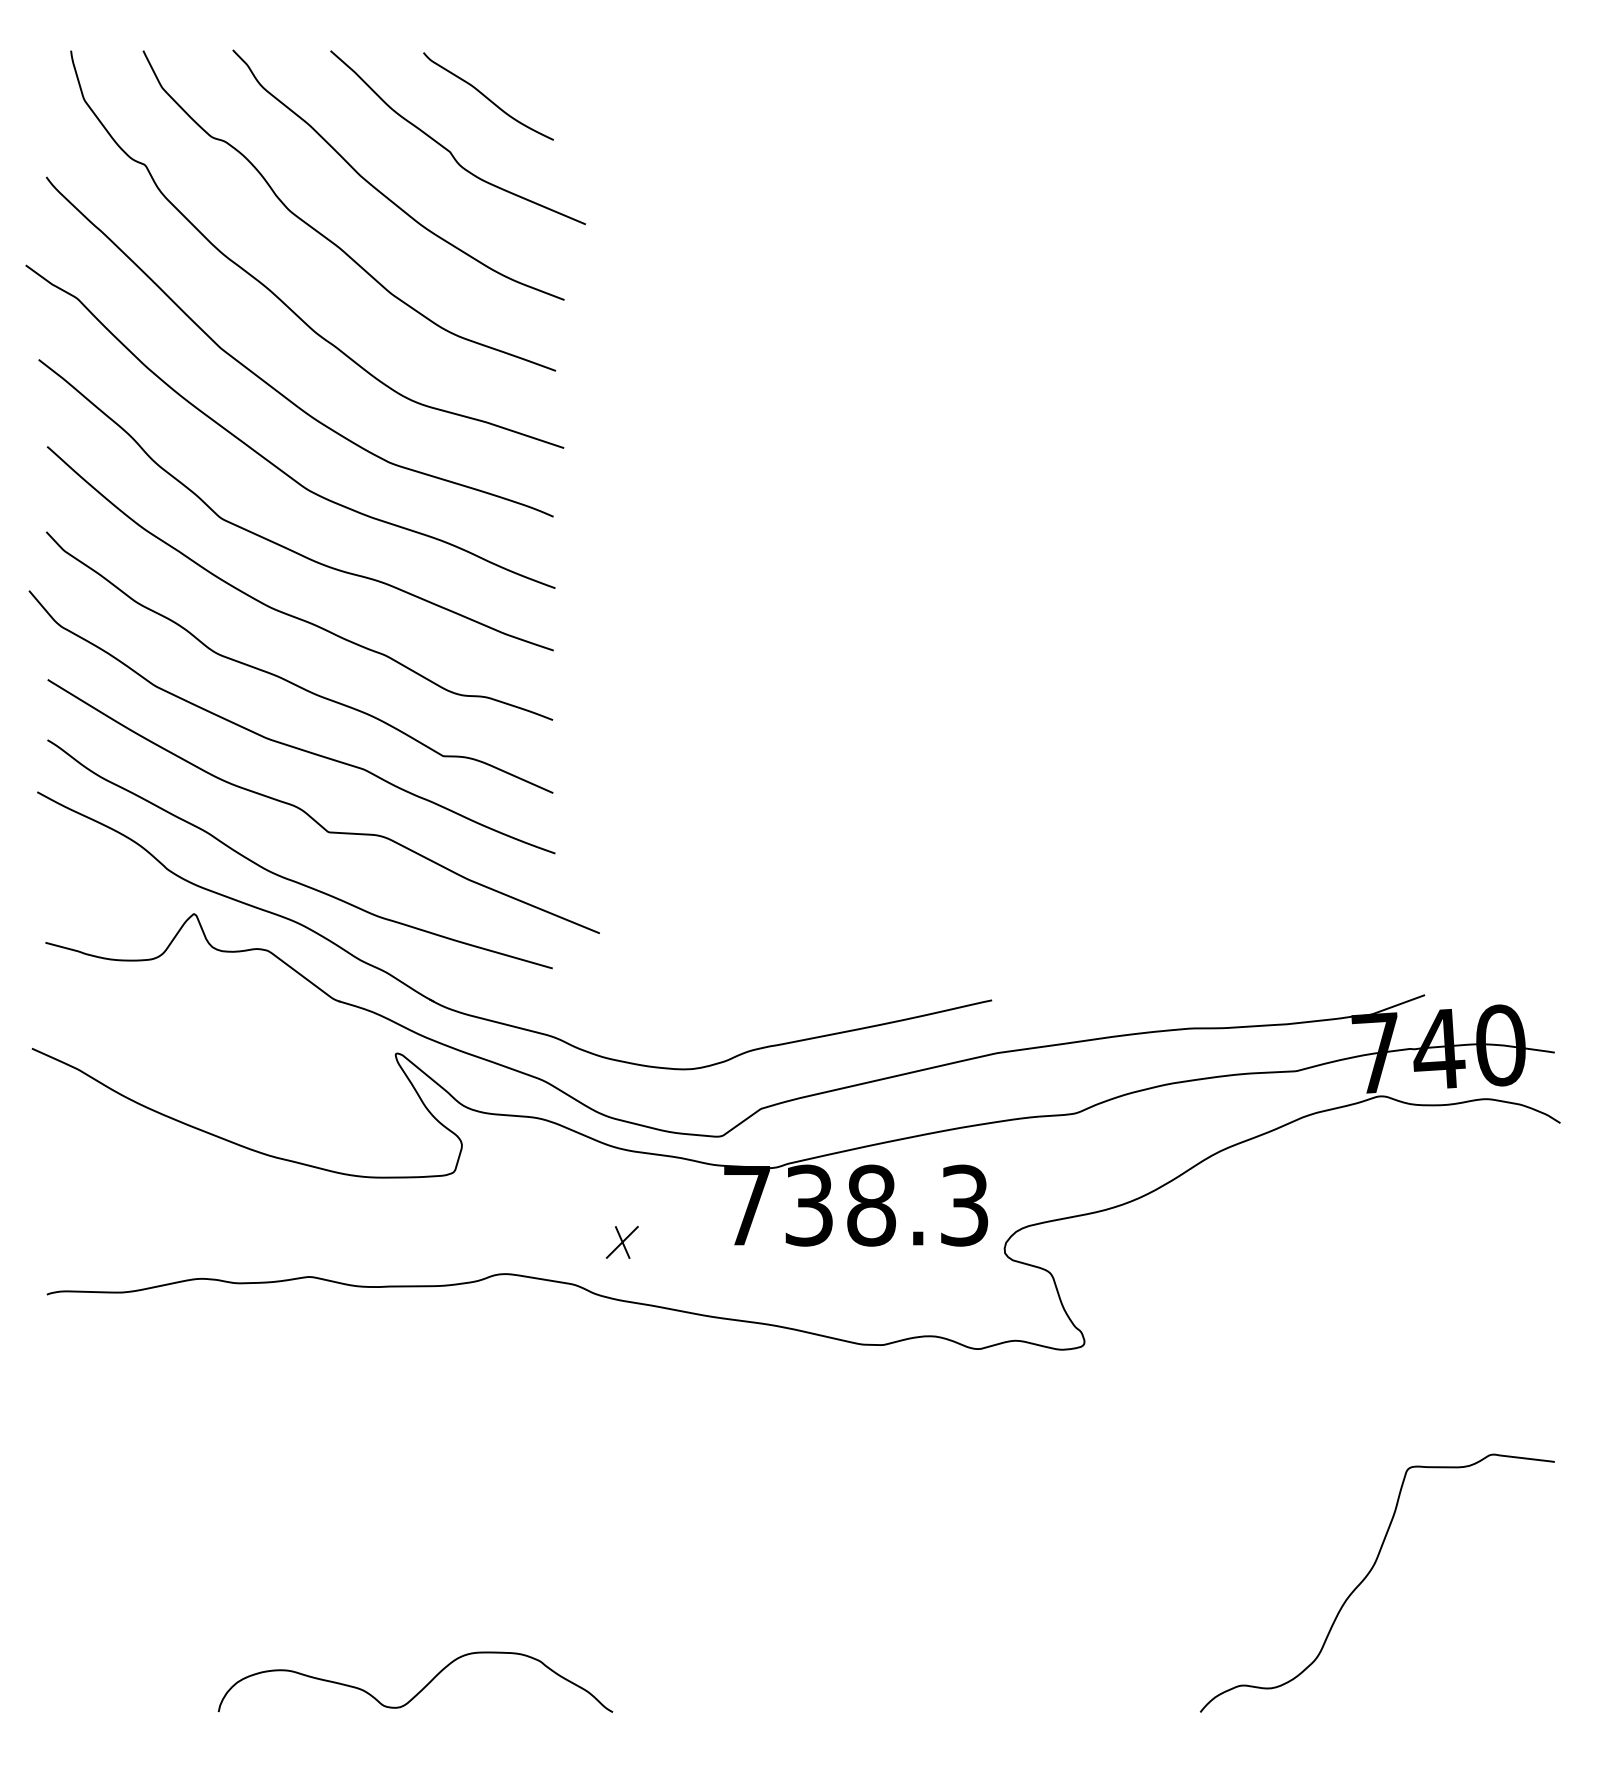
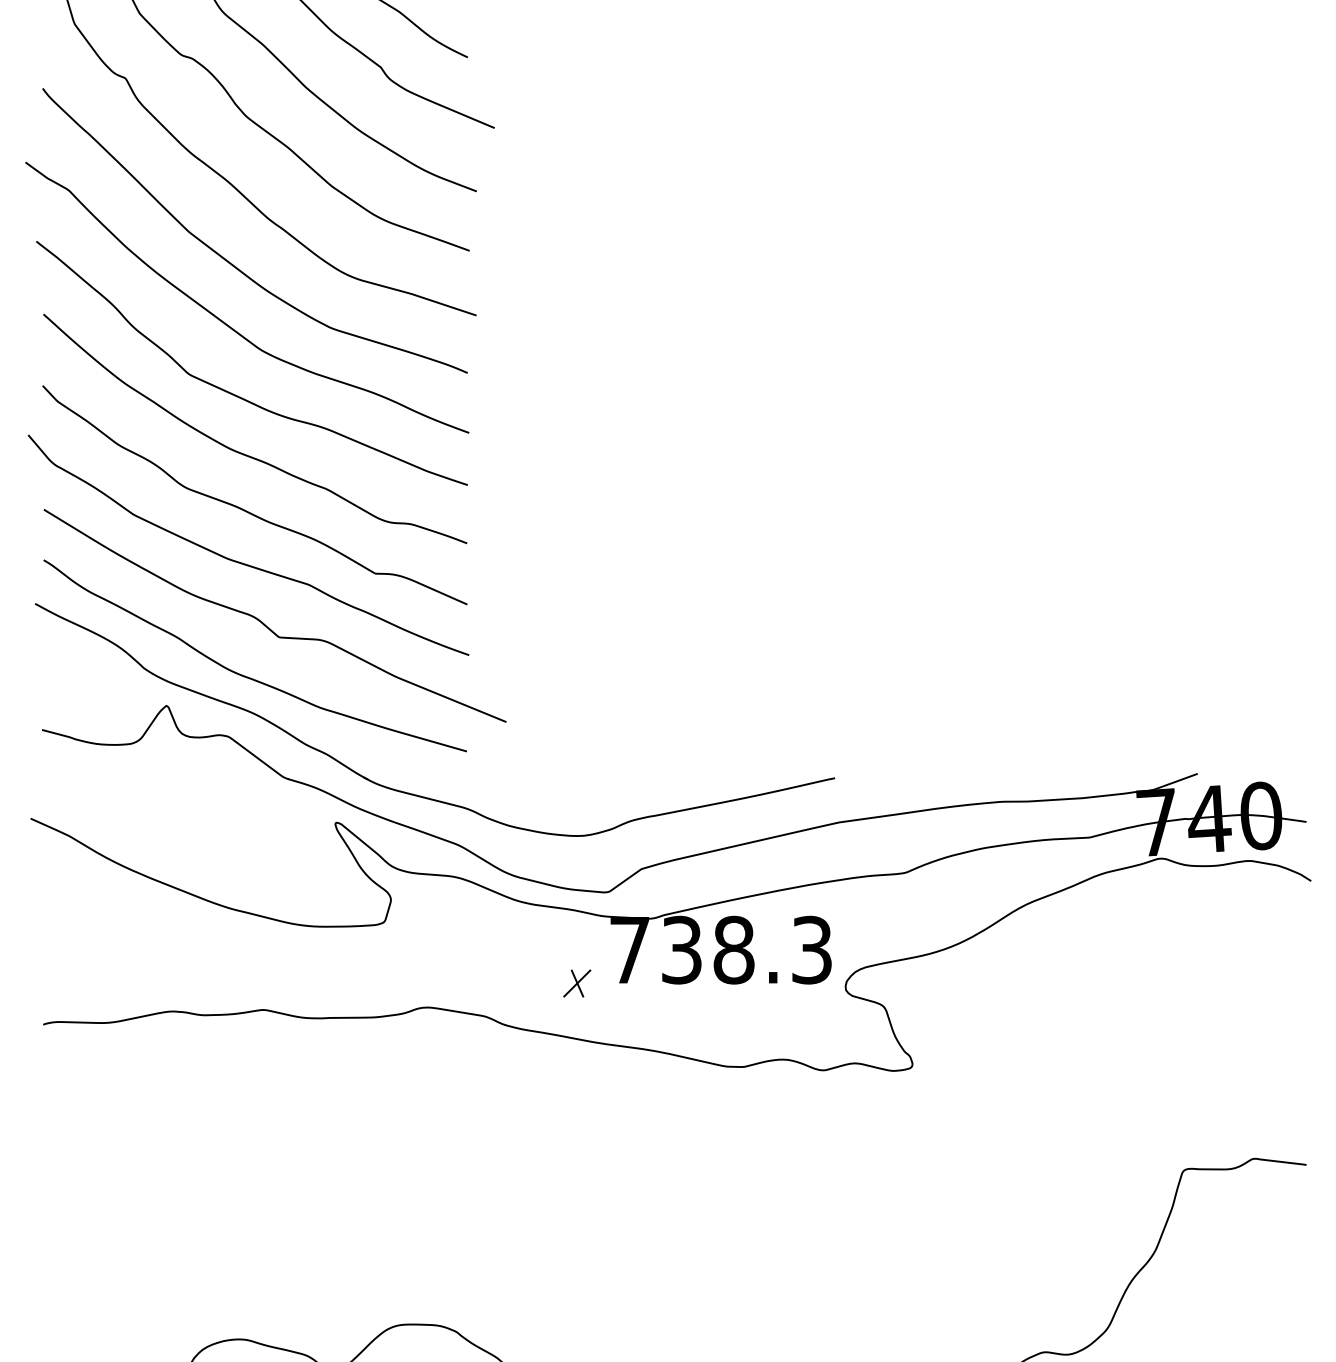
part: (621, 1242) -> (576, 983), moved

